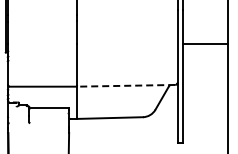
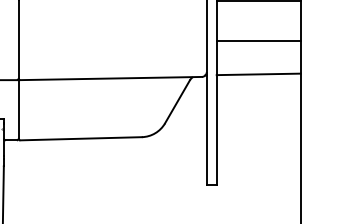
line: (205, 65) -> (258, 40), added
line: (205, 83) -> (258, 74), added
line: (126, 85) -> (111, 77), dashed -> solid

